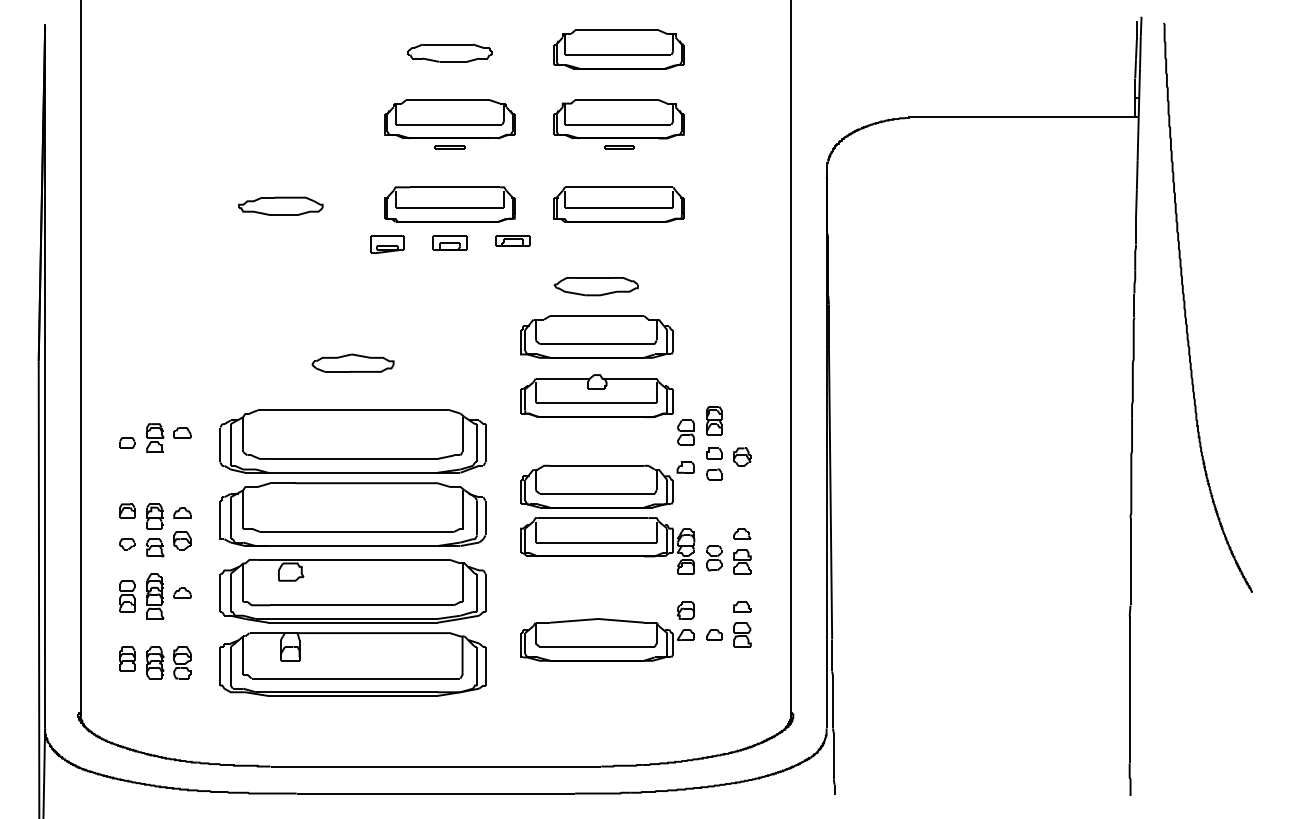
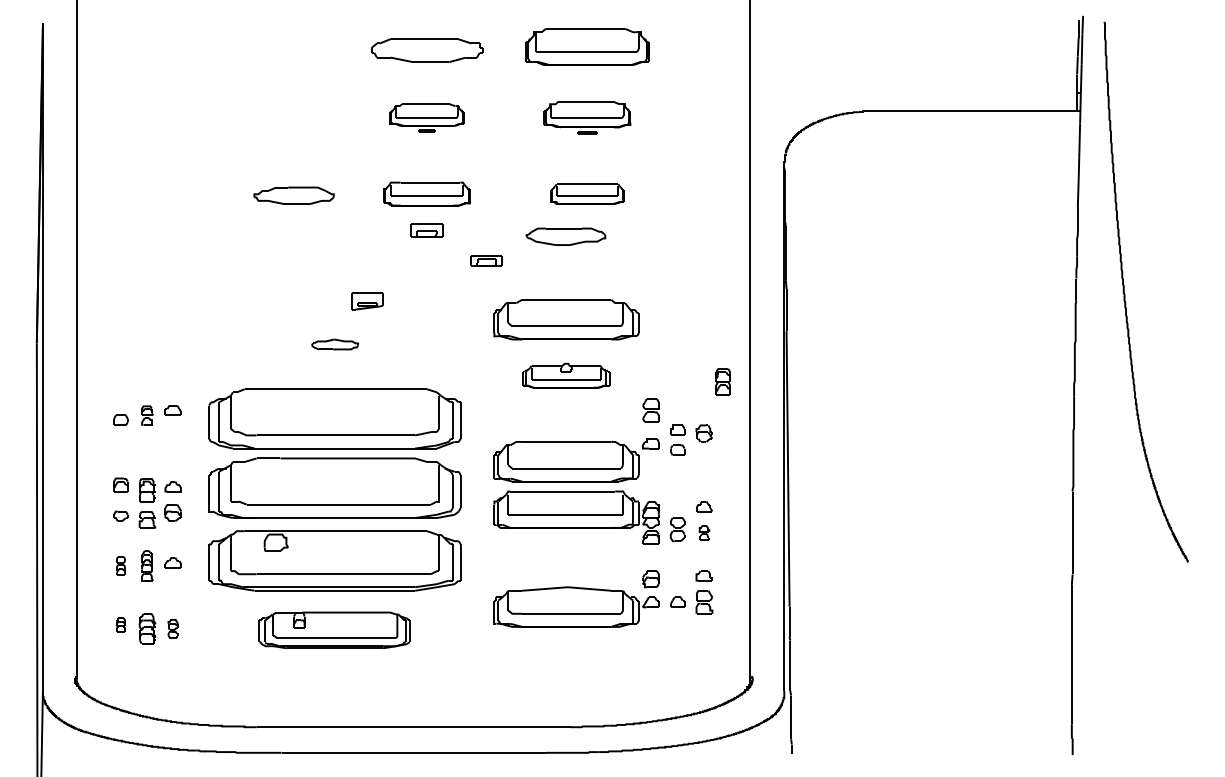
part: (449, 52) -> (426, 49), size x1.4
part: (449, 124) -> (426, 118), size x0.6
part: (618, 124) -> (586, 118), size x0.7
part: (449, 204) -> (426, 194), size x0.7
part: (618, 204) -> (586, 194), size x0.6
part: (280, 205) -> (293, 194), moved
part: (512, 240) -> (486, 260), moved
part: (387, 244) -> (367, 301), moved
part: (595, 286) -> (565, 236), moved
part: (352, 362) -> (334, 343), size x0.6
part: (596, 395) -> (566, 375), size x0.6
part: (714, 420) -> (723, 381), moved
part: (155, 437) -> (147, 415), size x0.7
part: (742, 561) -> (704, 532), size x0.6
part: (127, 596) -> (121, 565), size x0.6
part: (155, 596) -> (147, 565), size x0.7
part: (127, 658) -> (121, 624), size x0.6
part: (182, 662) -> (173, 628), size x0.6
part: (352, 664) -> (334, 630), size x0.6

